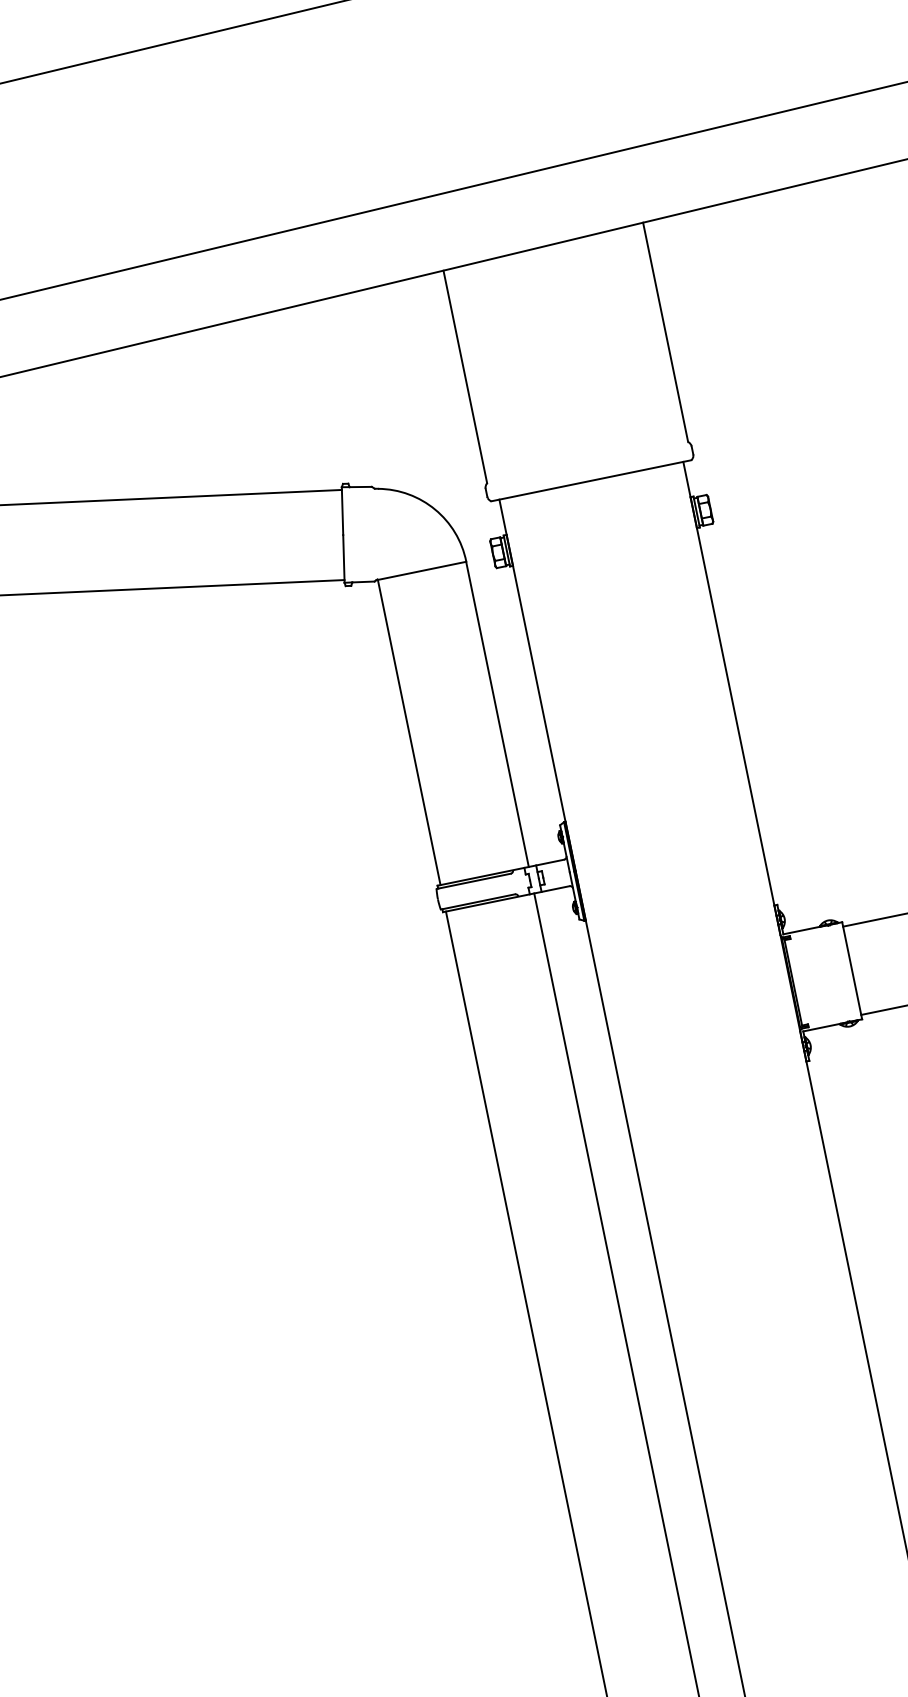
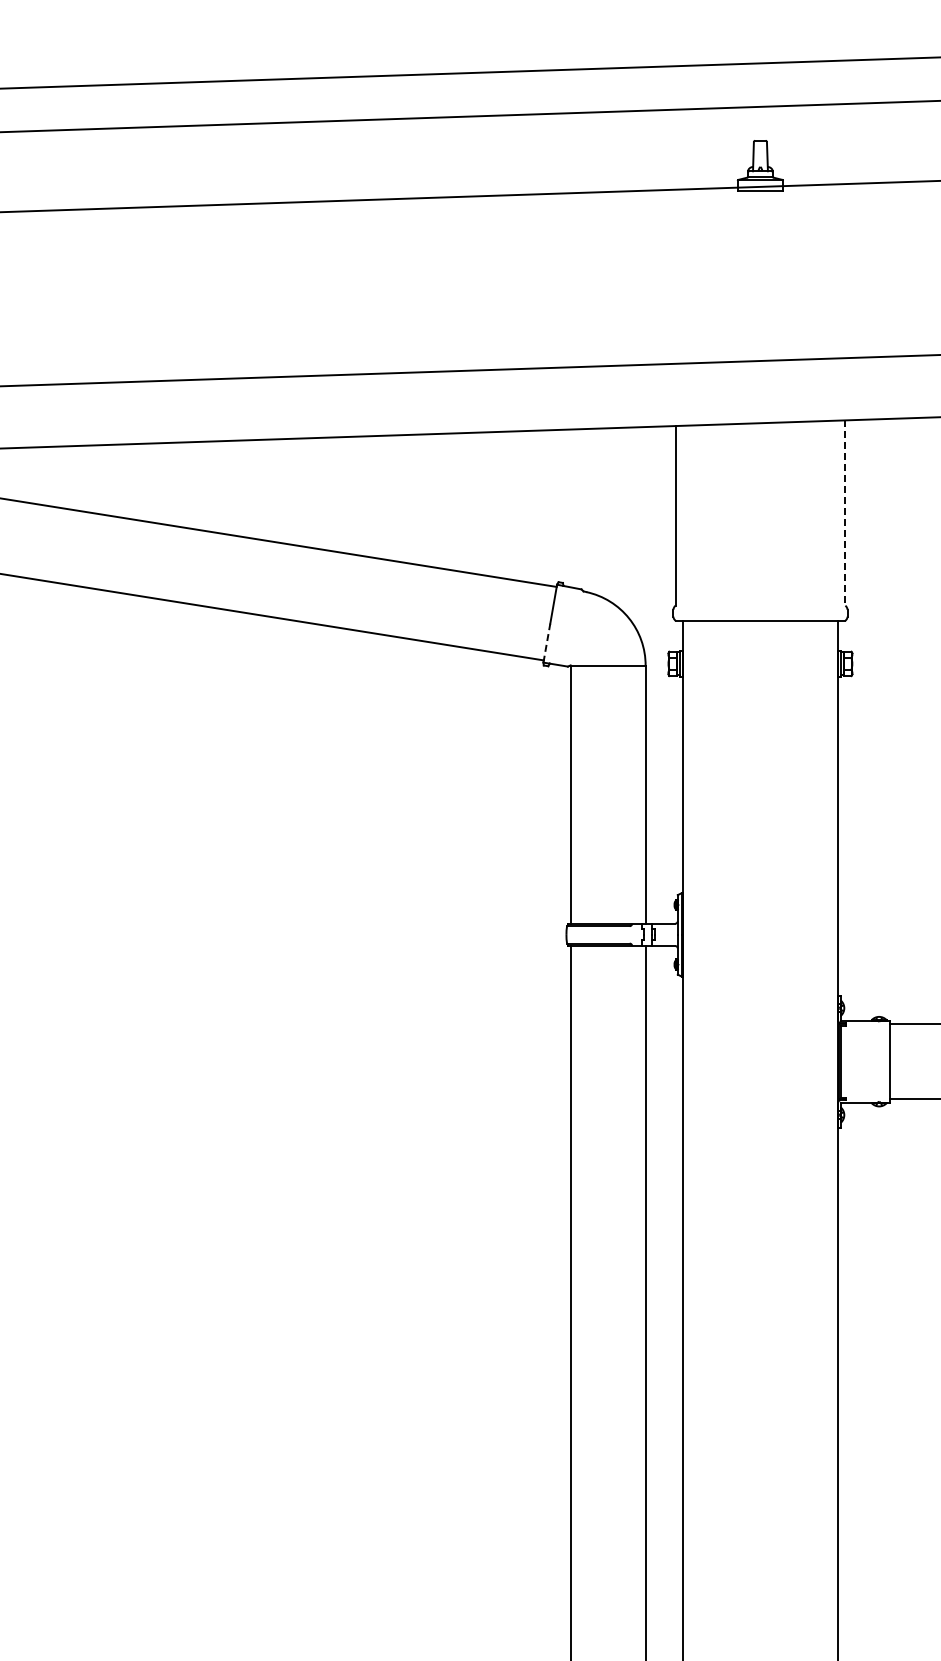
line: (665, 332) -> (845, 513), solid -> dashed
line: (343, 559) -> (546, 643), solid -> dashed

